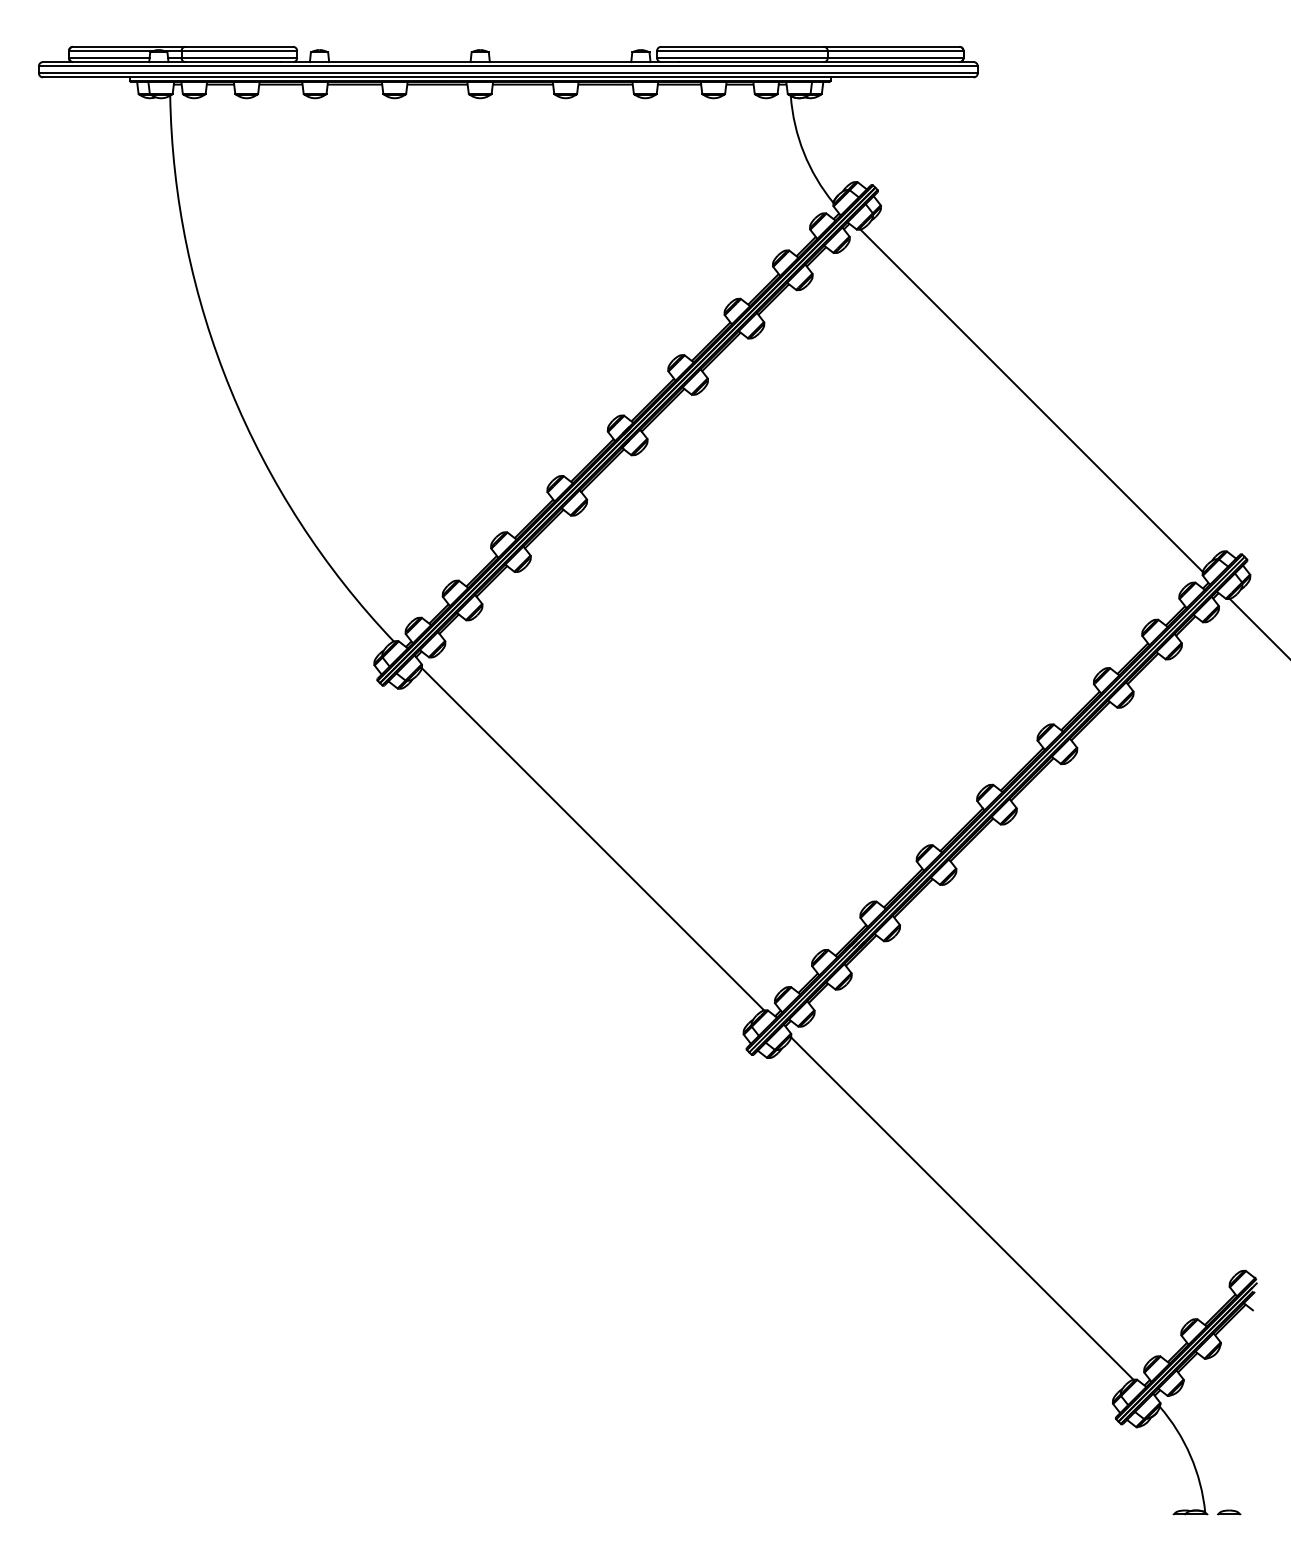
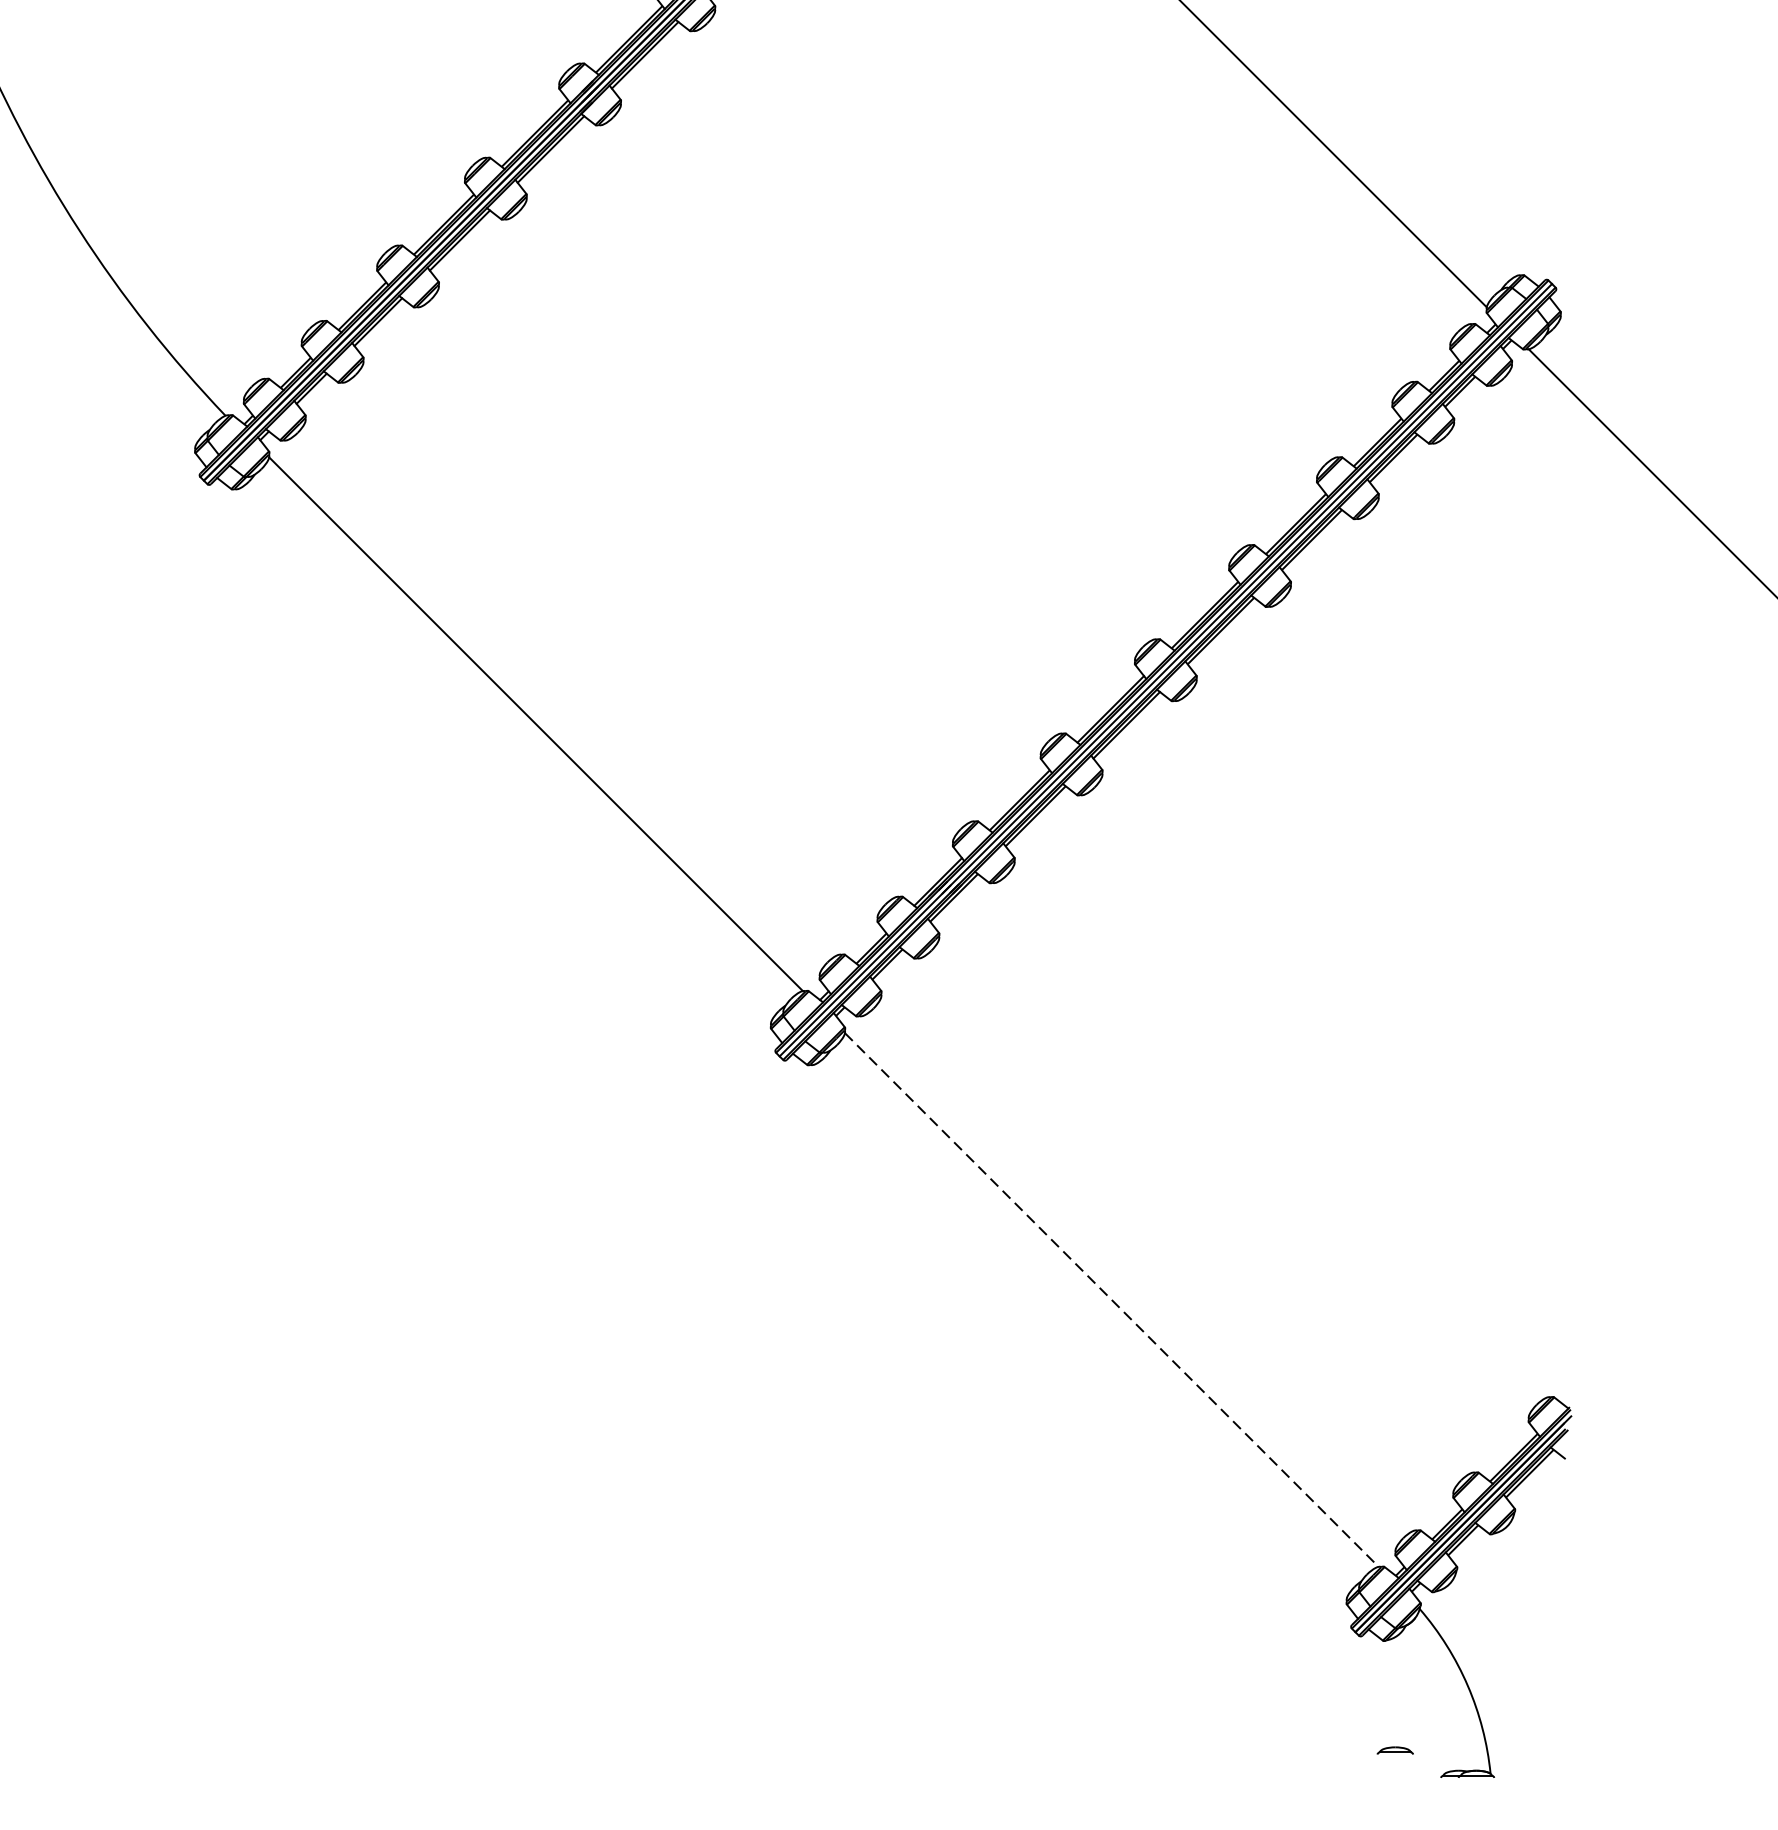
line: (962, 1208) -> (1112, 1299), solid -> dashed
part: (1229, 1512) -> (1395, 1750), moved

